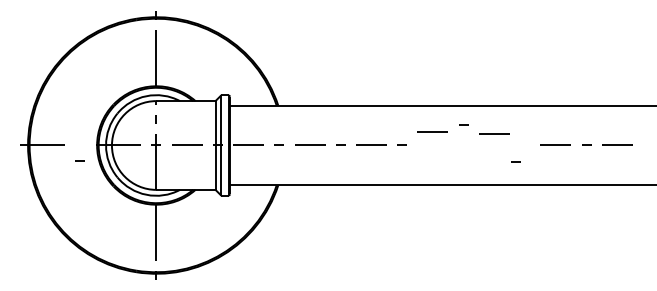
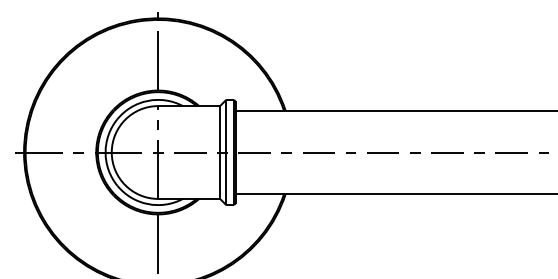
line: (463, 124) -> (479, 151), moved
line: (432, 131) -> (446, 151), moved
line: (494, 133) -> (511, 151), moved
line: (79, 160) -> (77, 151), moved
line: (515, 161) -> (543, 151), moved

